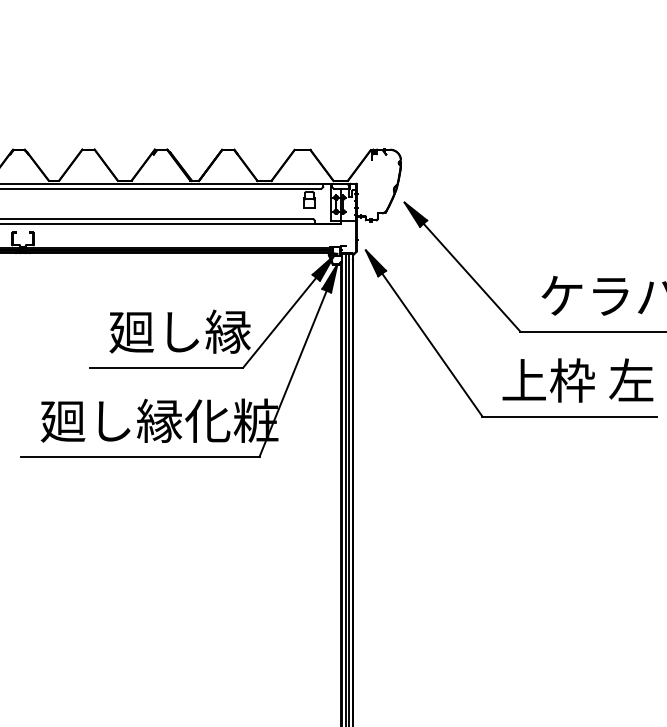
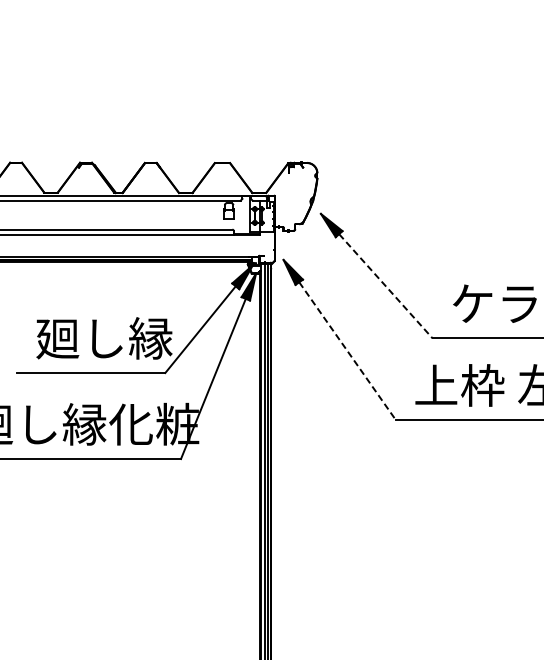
line: (471, 277) -> (385, 286), solid -> dashed
line: (432, 345) -> (347, 351), solid -> dashed

